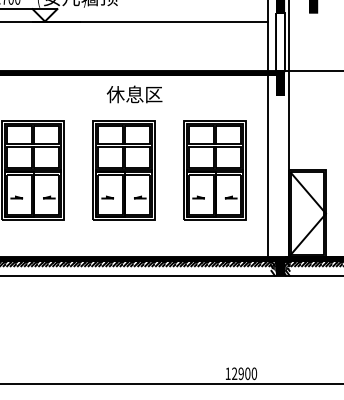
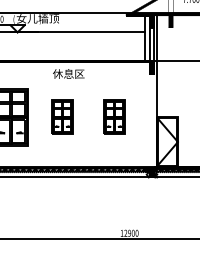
line: (267, 165) -> (144, 114), removed
part: (123, 170) -> (62, 117), size x0.6
part: (214, 170) -> (114, 117), size x0.6

